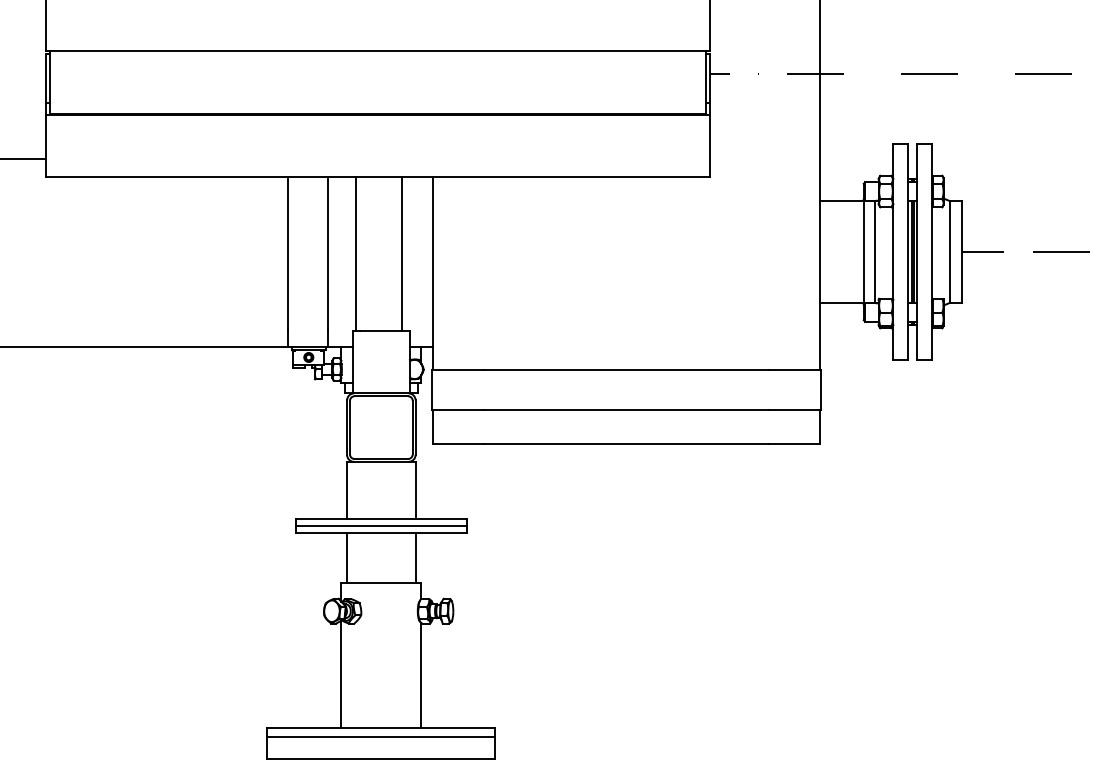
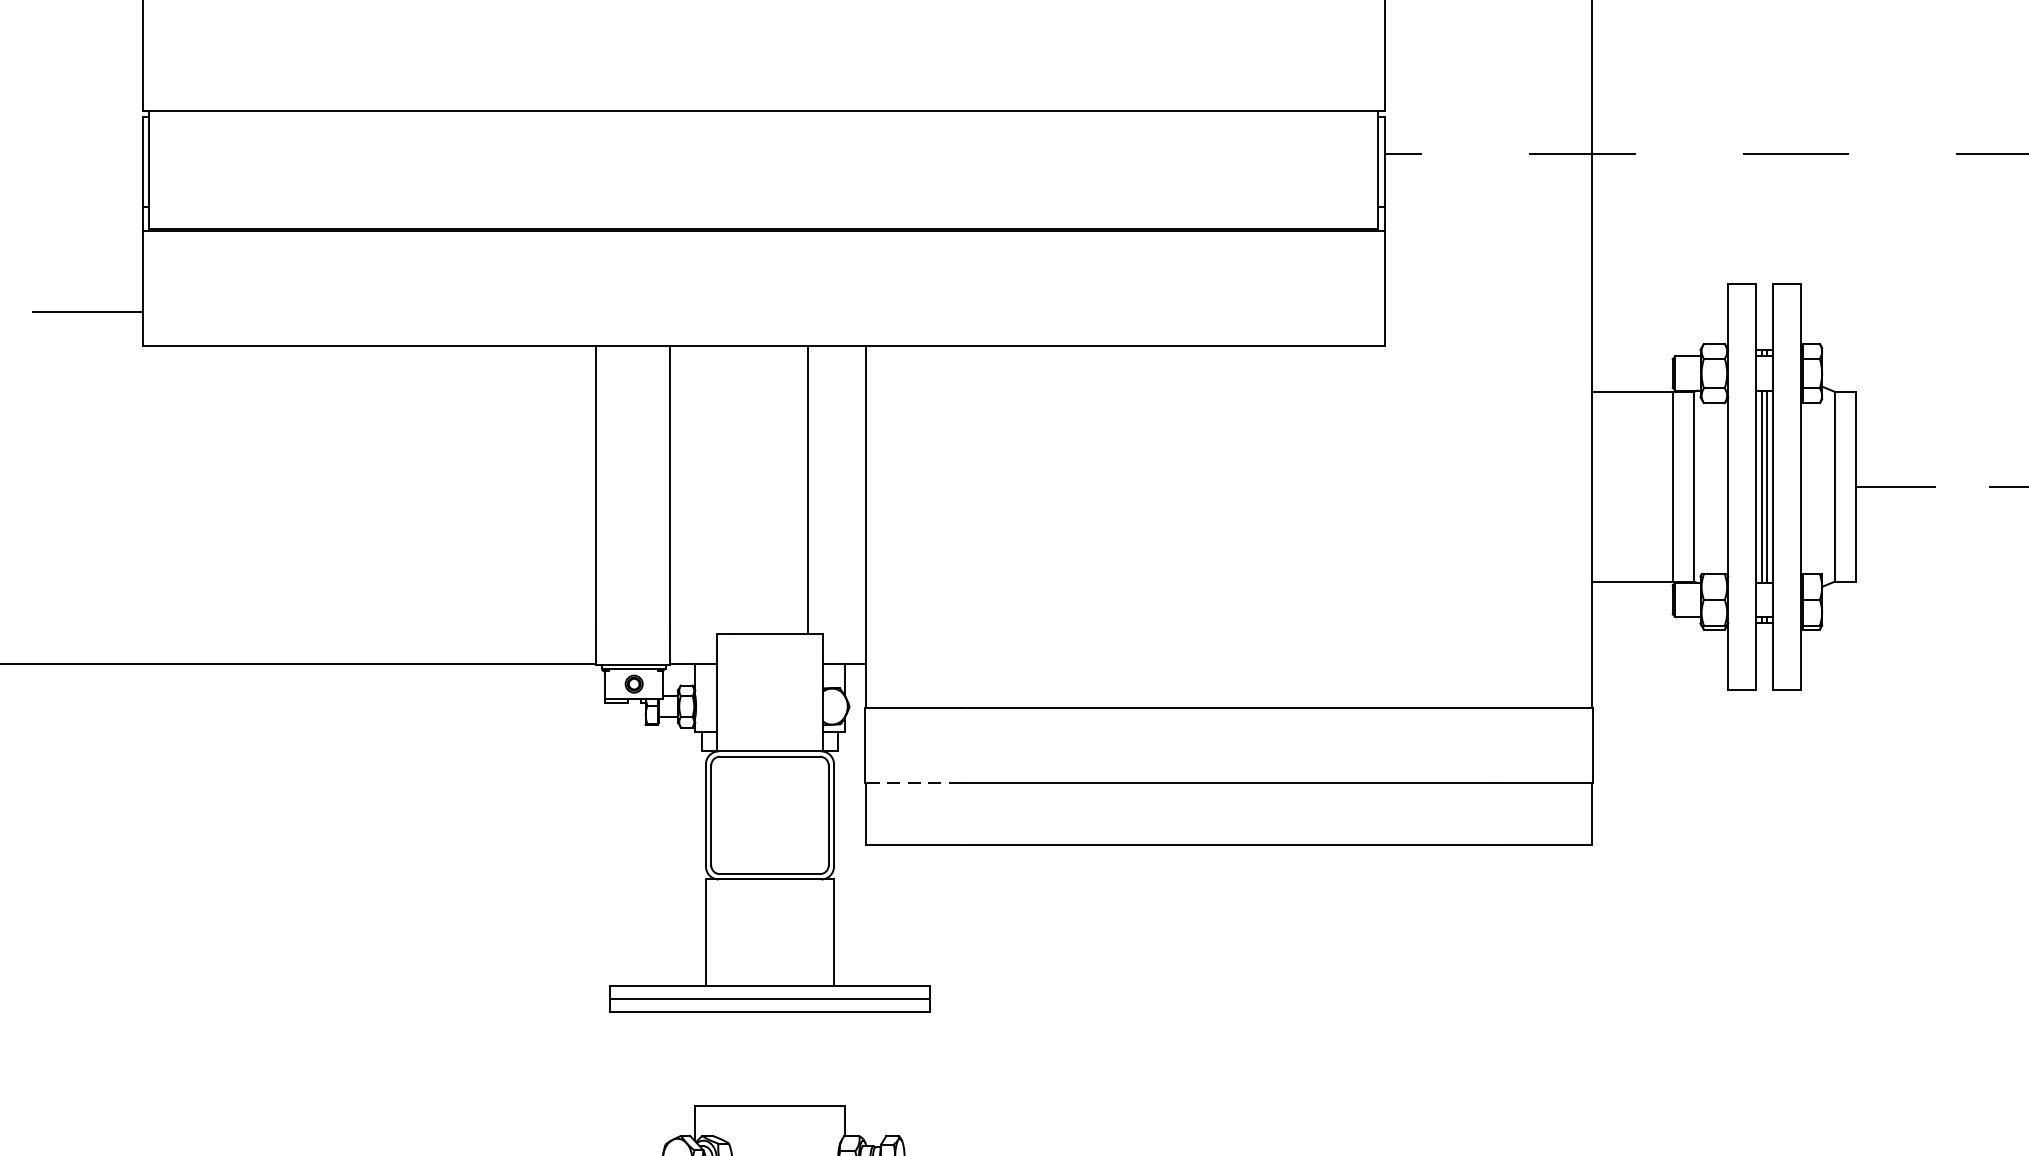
line: (356, 253) -> (723, 489), removed
line: (458, 410) -> (914, 783), solid -> dashed
line: (346, 557) -> (704, 1058), removed
line: (415, 557) -> (833, 1058), removed

